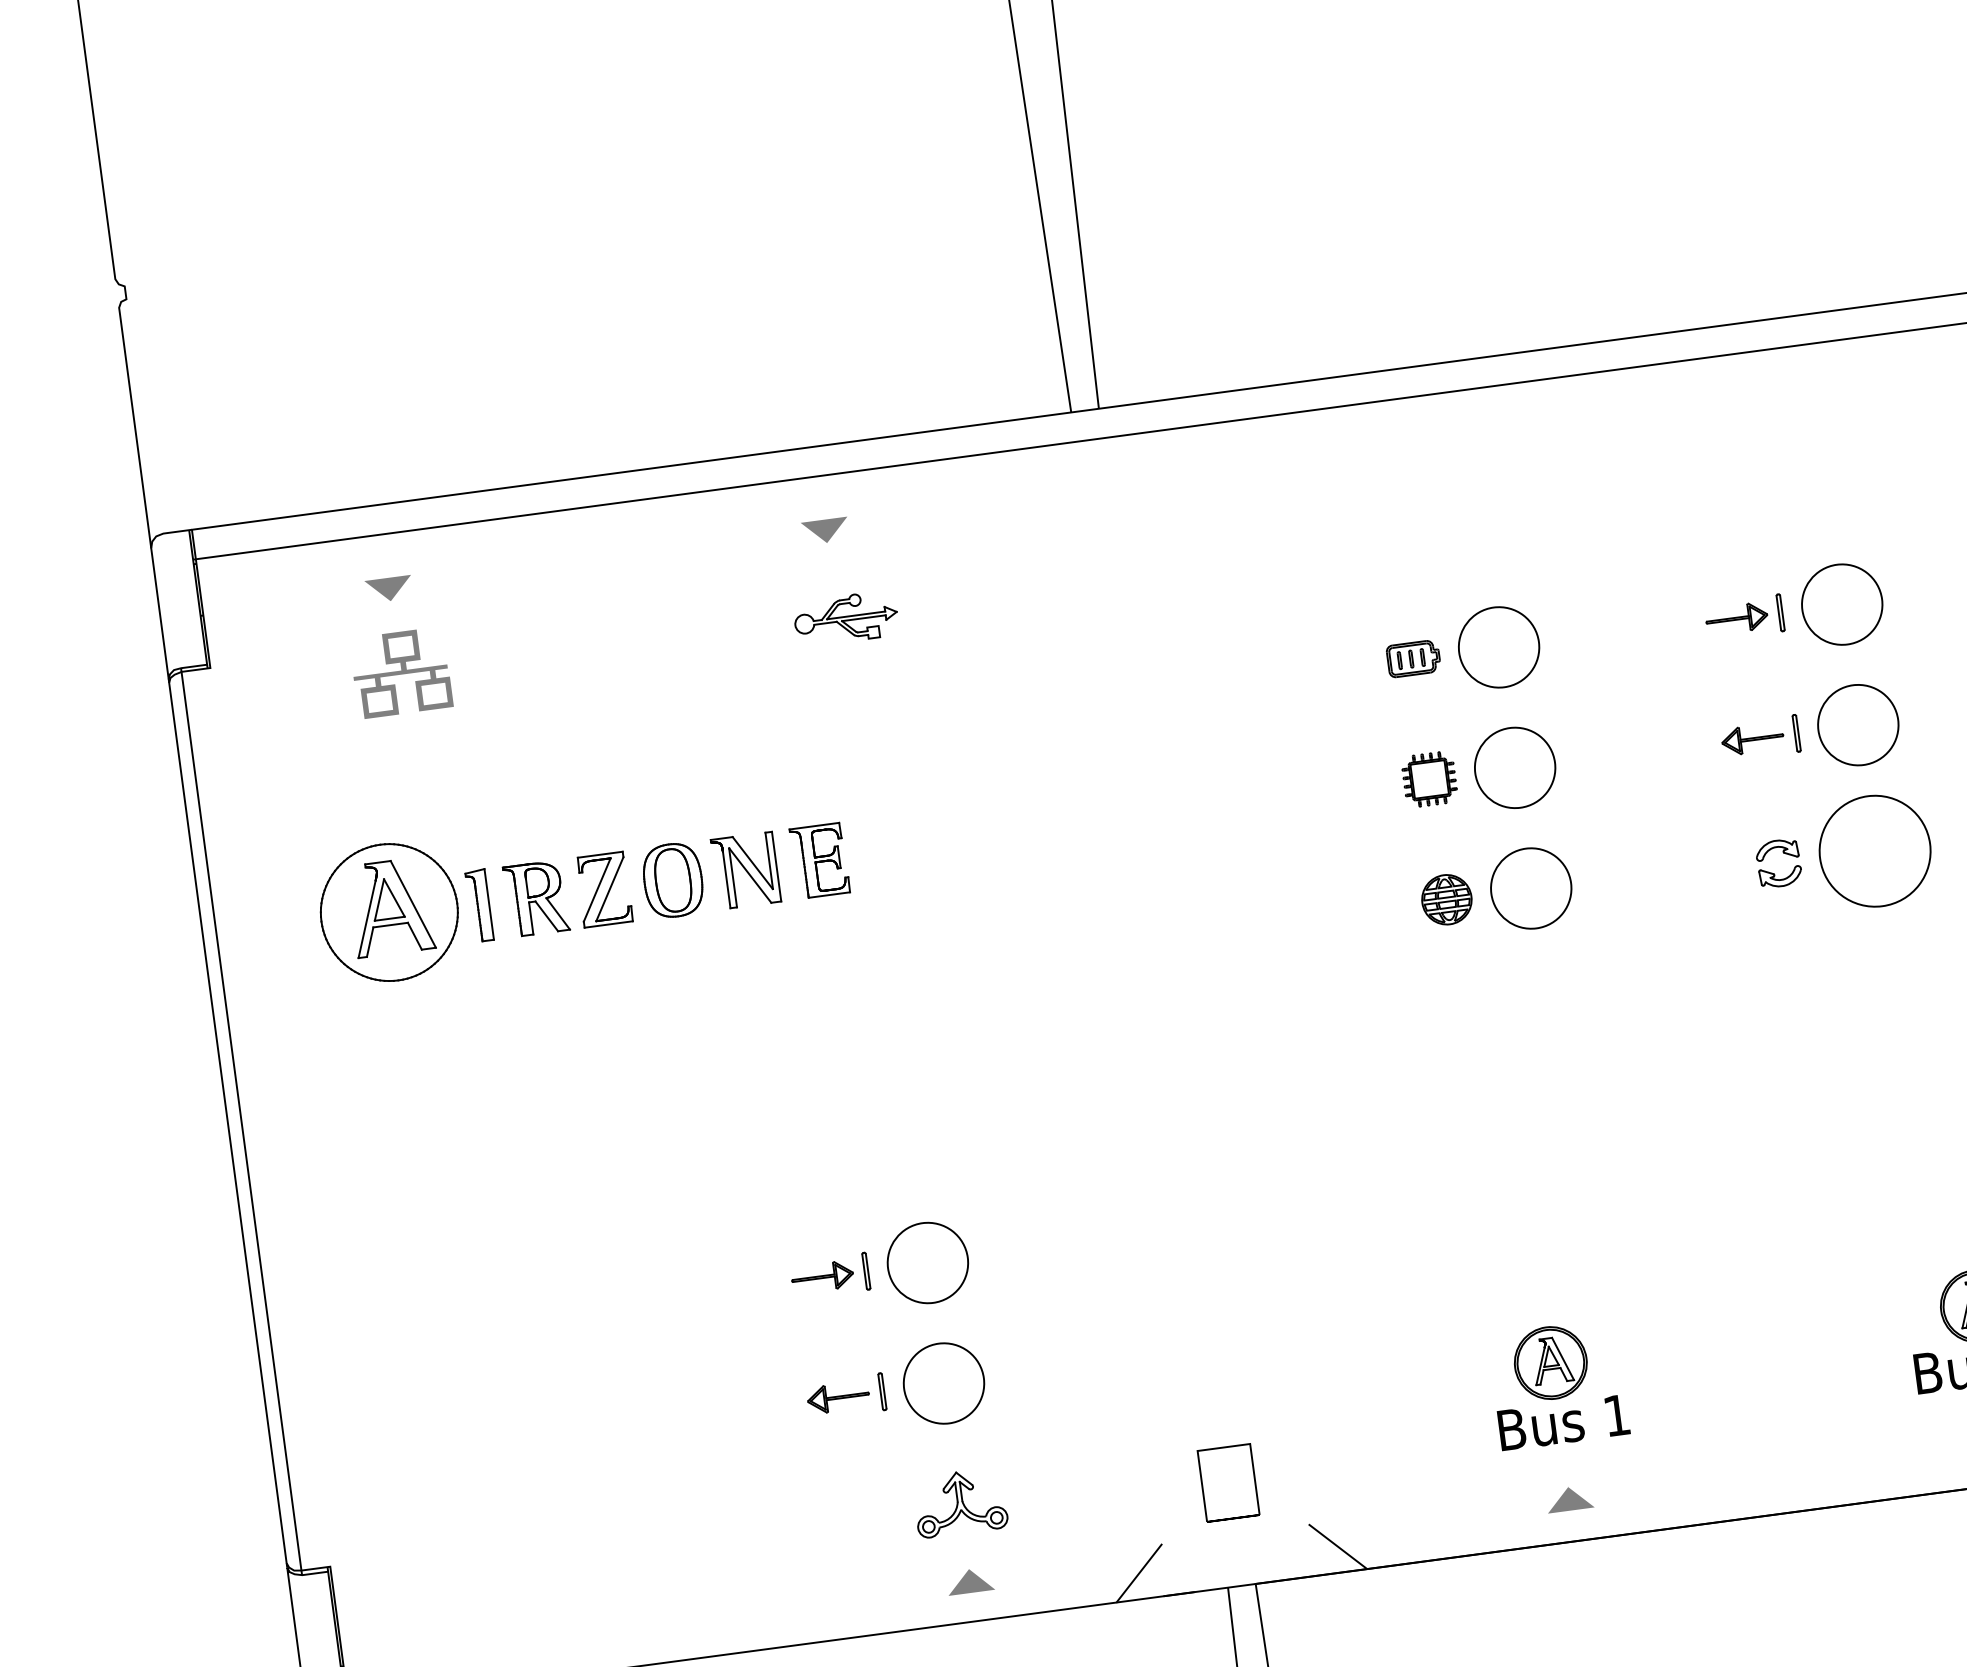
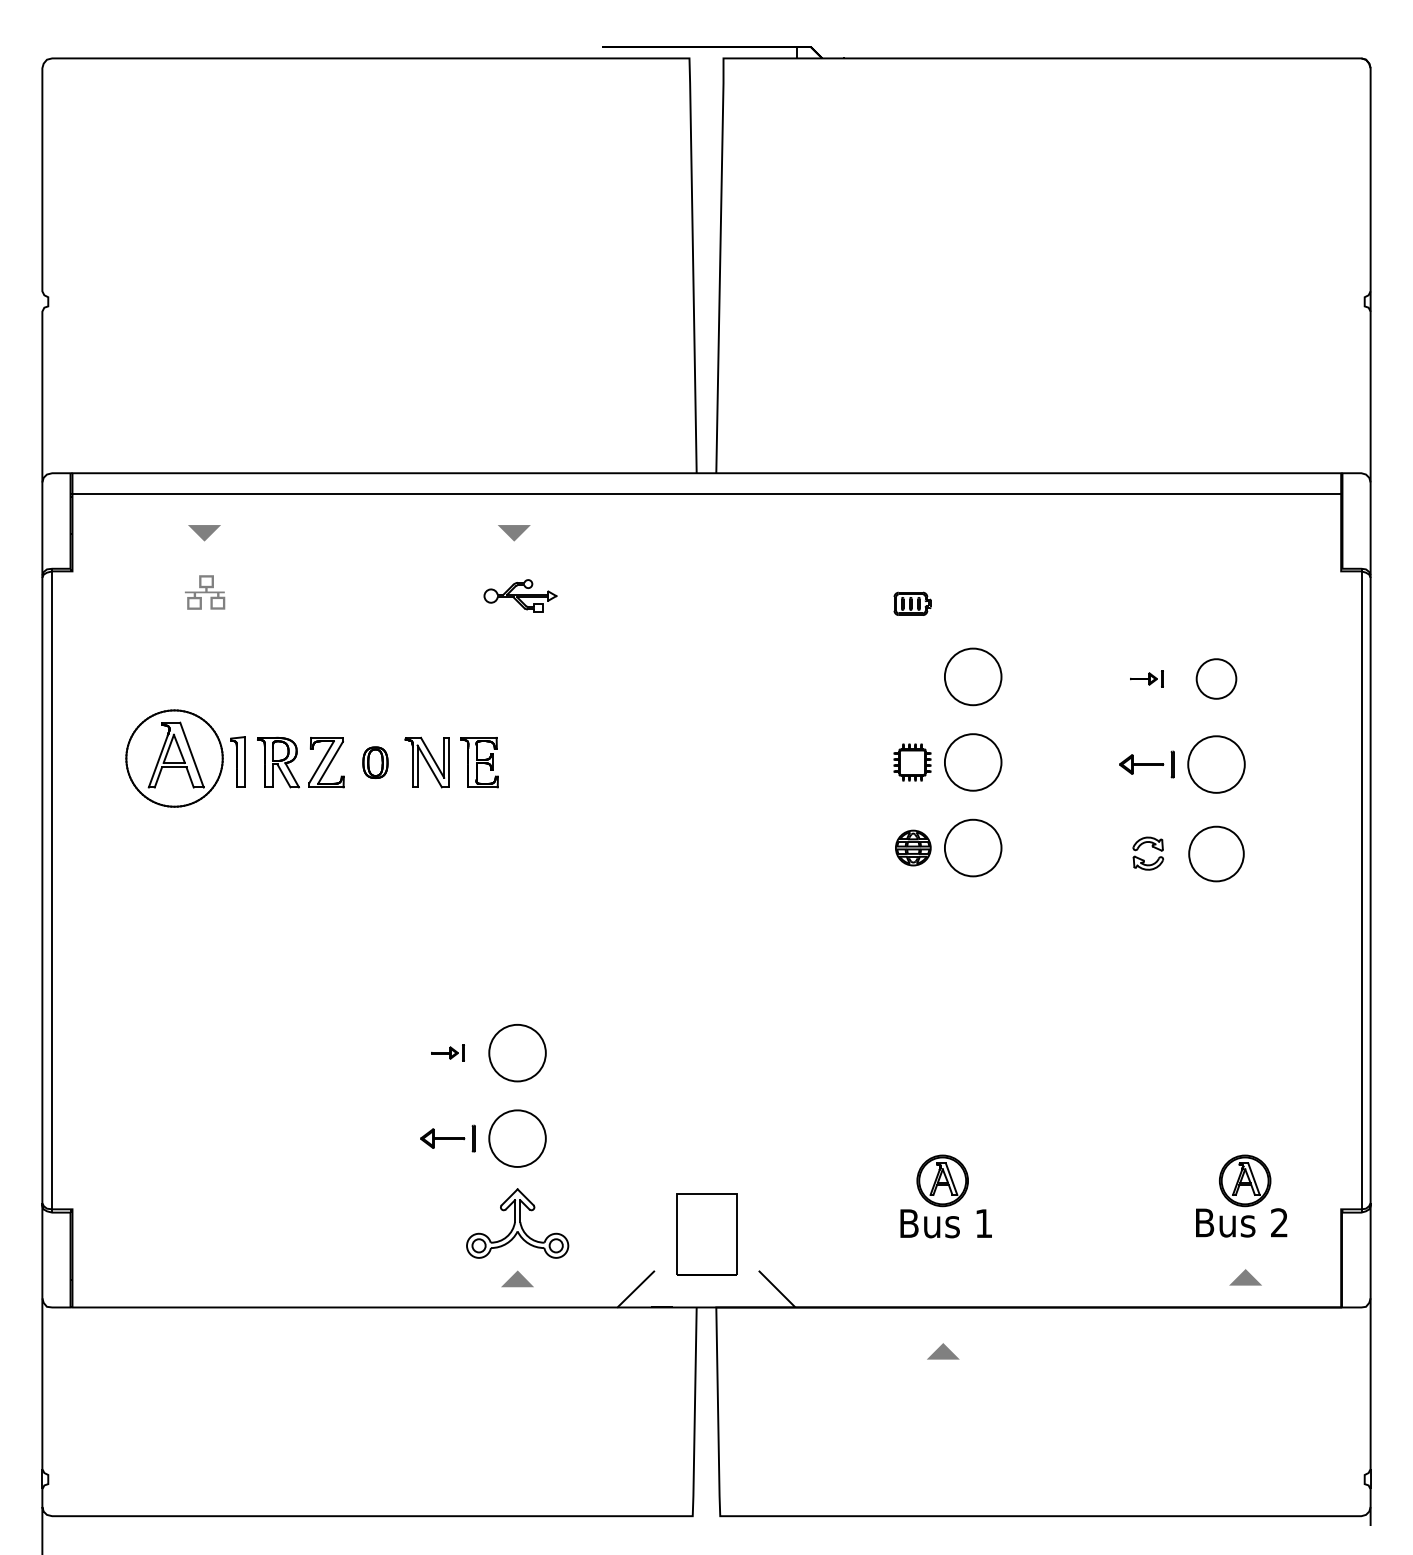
part: (1842, 603) -> (1216, 678), size x0.7
part: (1743, 617) -> (1146, 678), size x0.6
part: (1413, 658) -> (912, 603), moved
part: (400, 672) -> (204, 592), size x0.6
part: (1874, 850) -> (1216, 853), size x0.7
part: (673, 880) -> (375, 762), size x0.6
part: (829, 1275) -> (447, 1052), size x0.6
part: (1228, 1483) -> (706, 1234), size x1.6
part: (1570, 1499) -> (943, 1351), moved
part: (959, 1501) -> (517, 1222), size x1.6

